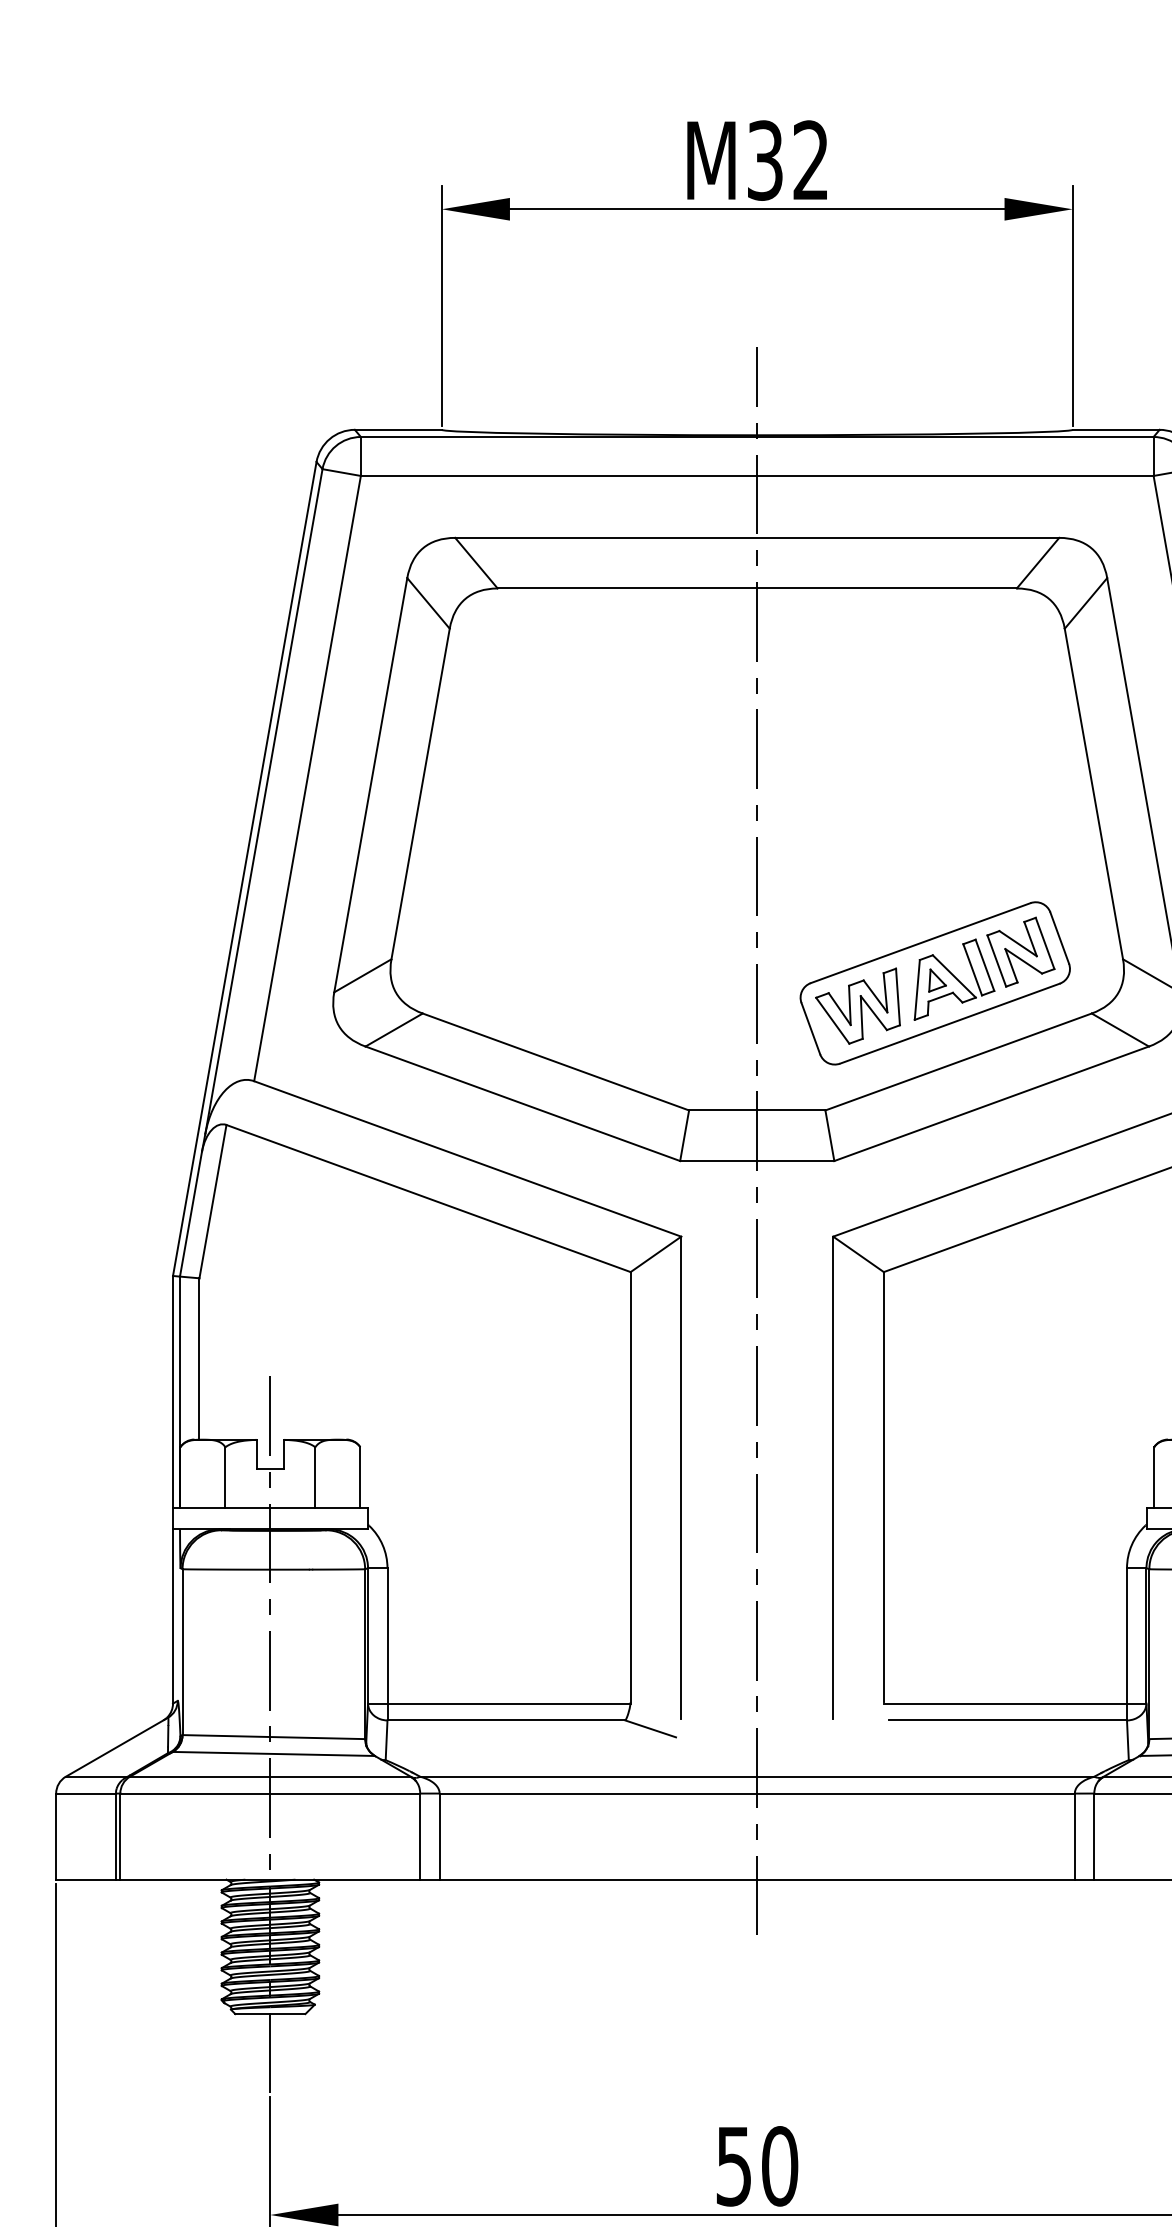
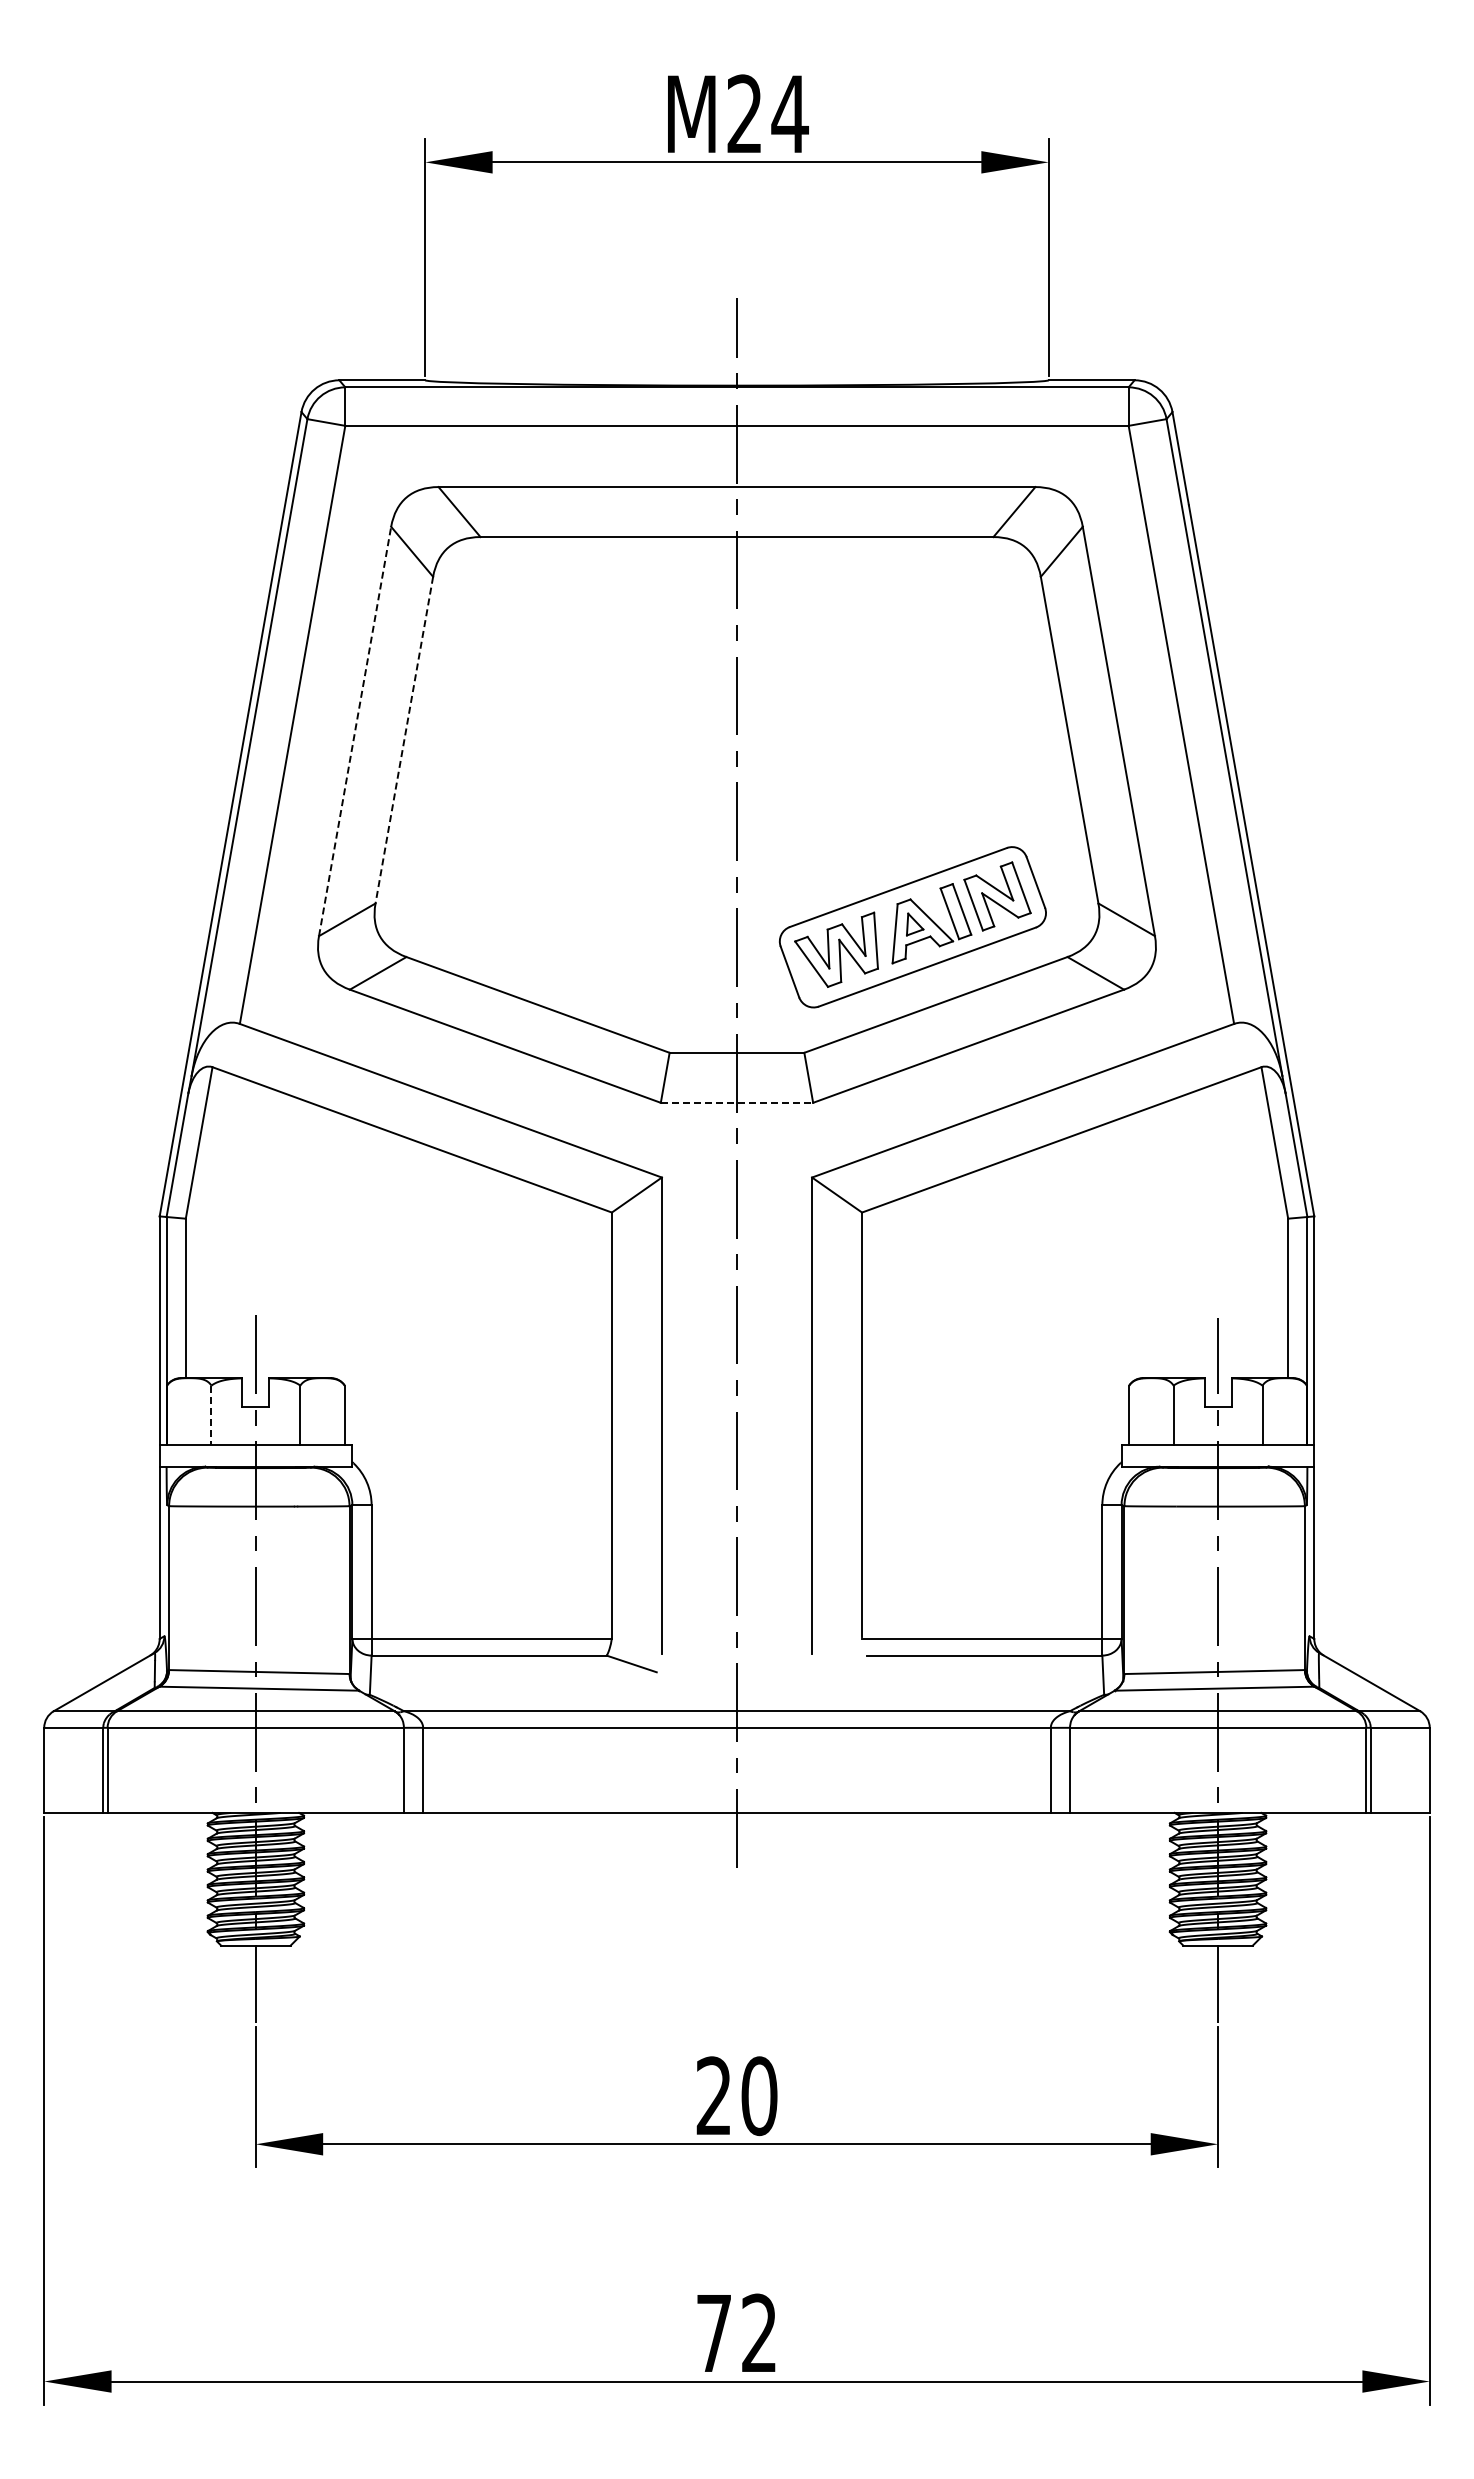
text: (788, 160) -> (767, 114), M32 -> M24
line: (371, 785) -> (355, 731), solid -> dashed
line: (420, 794) -> (404, 740), solid -> dashed
line: (757, 1160) -> (737, 1102), solid -> dashed
line: (225, 1477) -> (211, 1415), solid -> dashed
text: (733, 2166) -> (713, 2096), 50 -> 20

